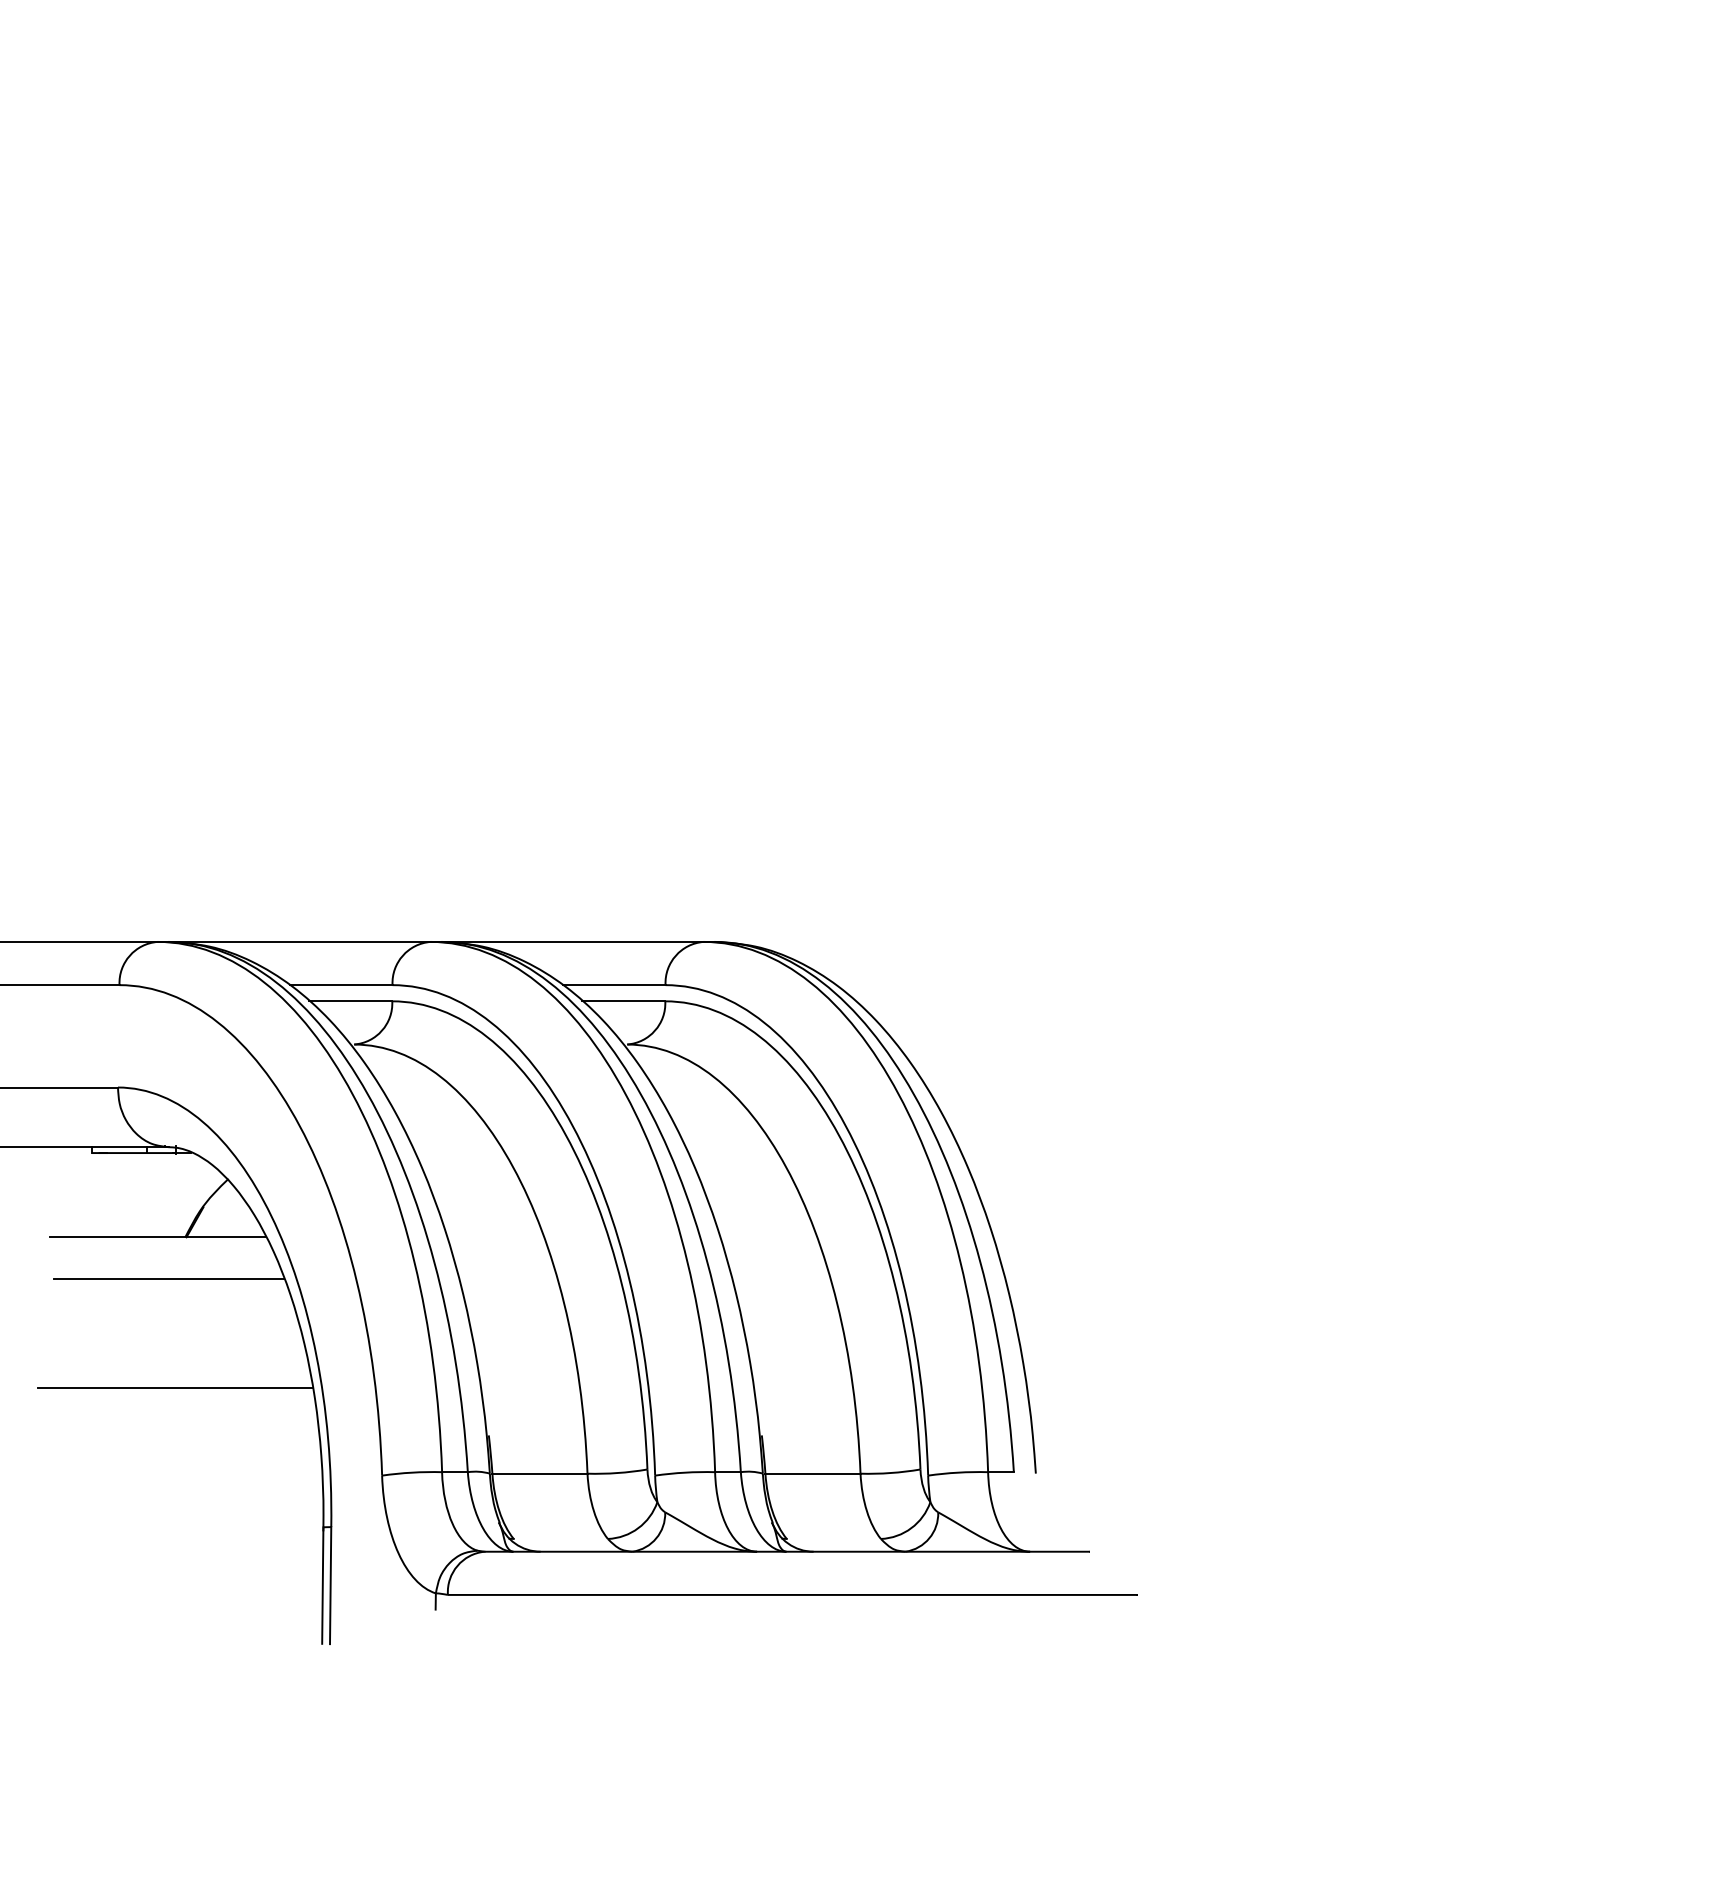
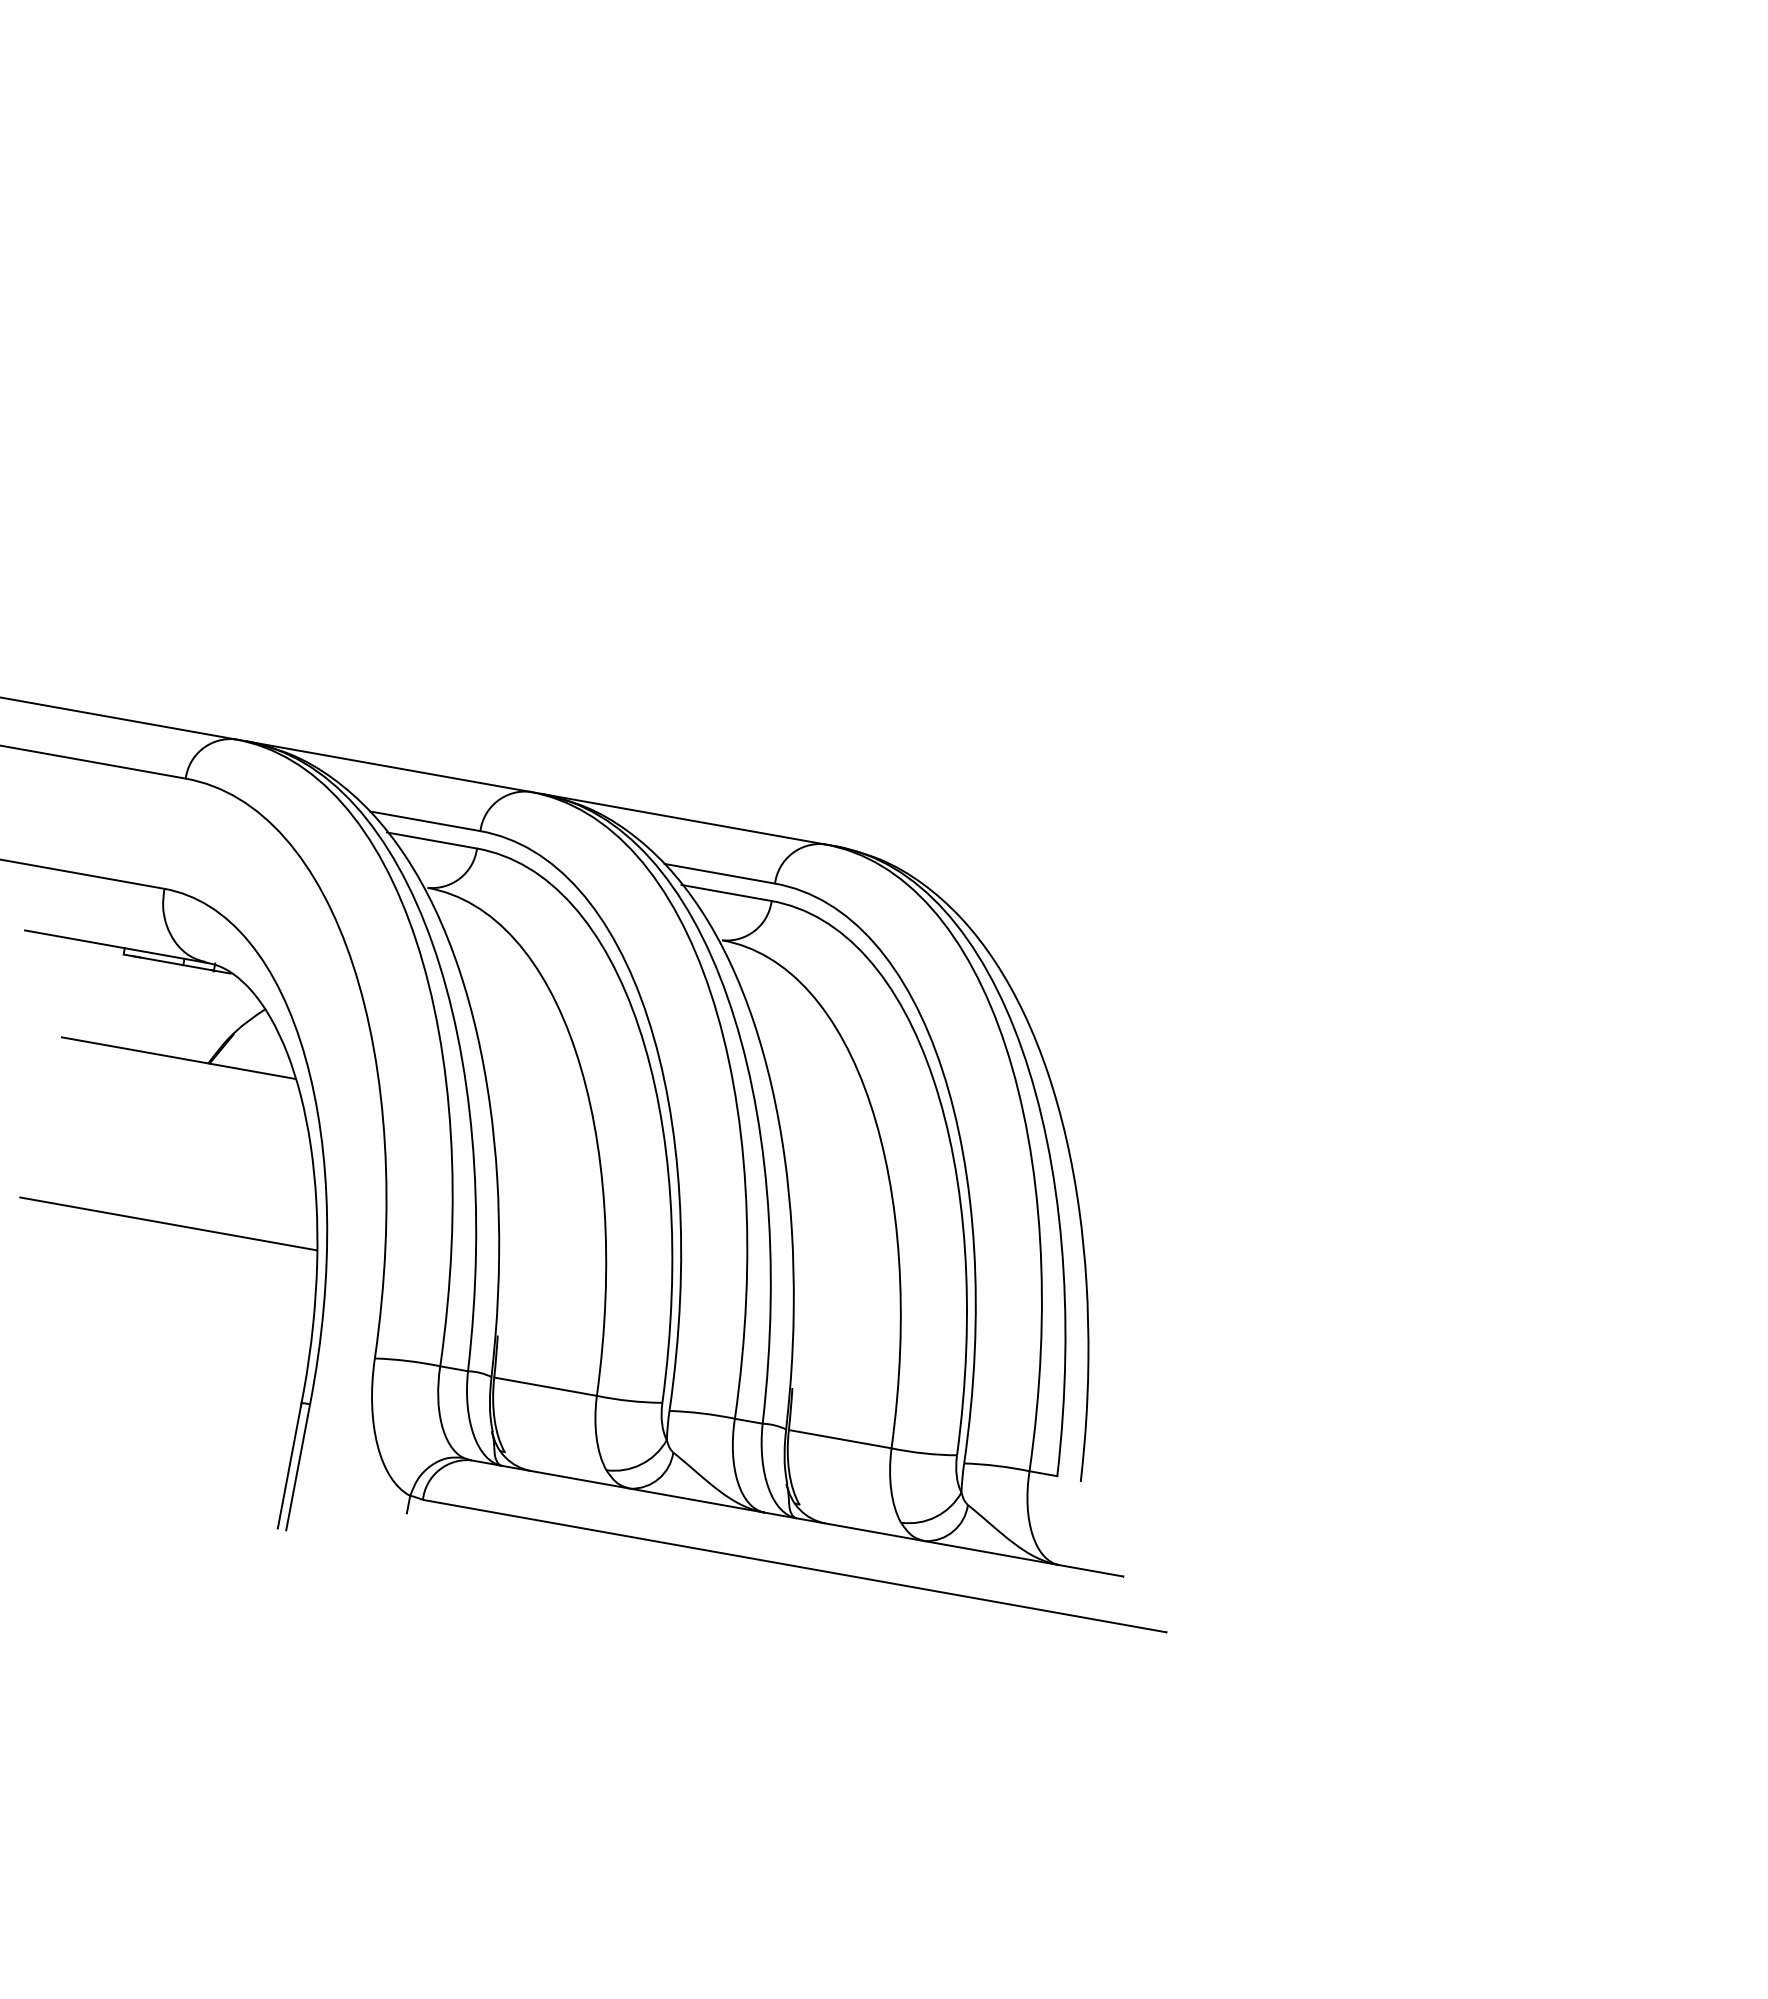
line: (168, 1278) -> (182, 1104), removed

